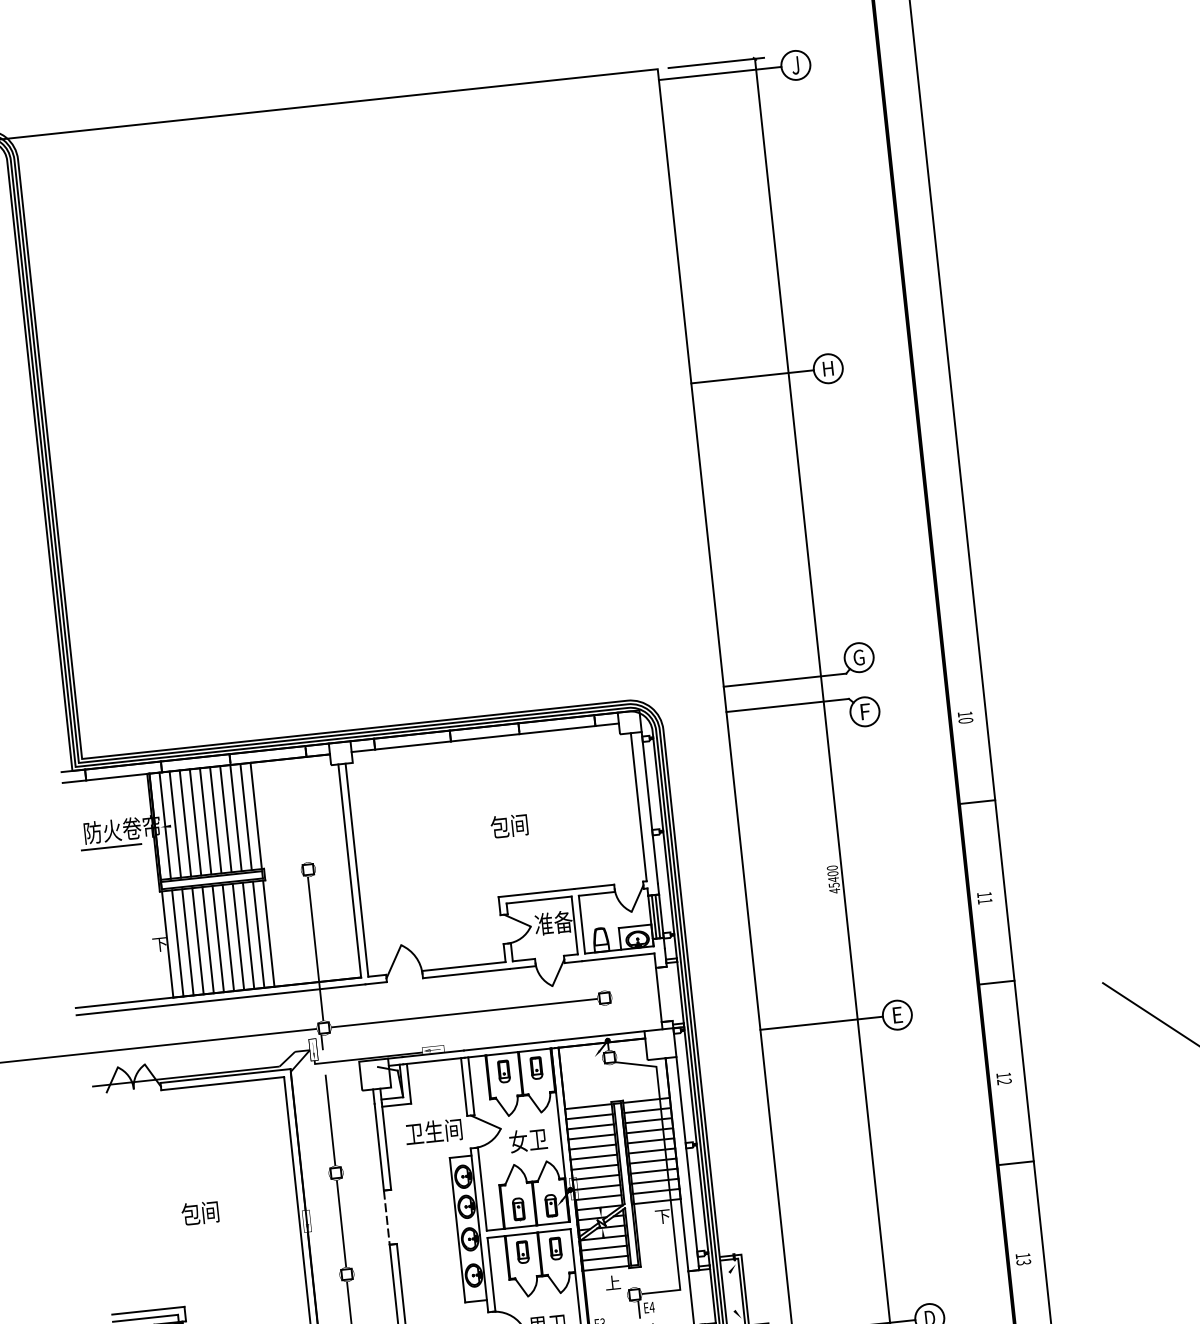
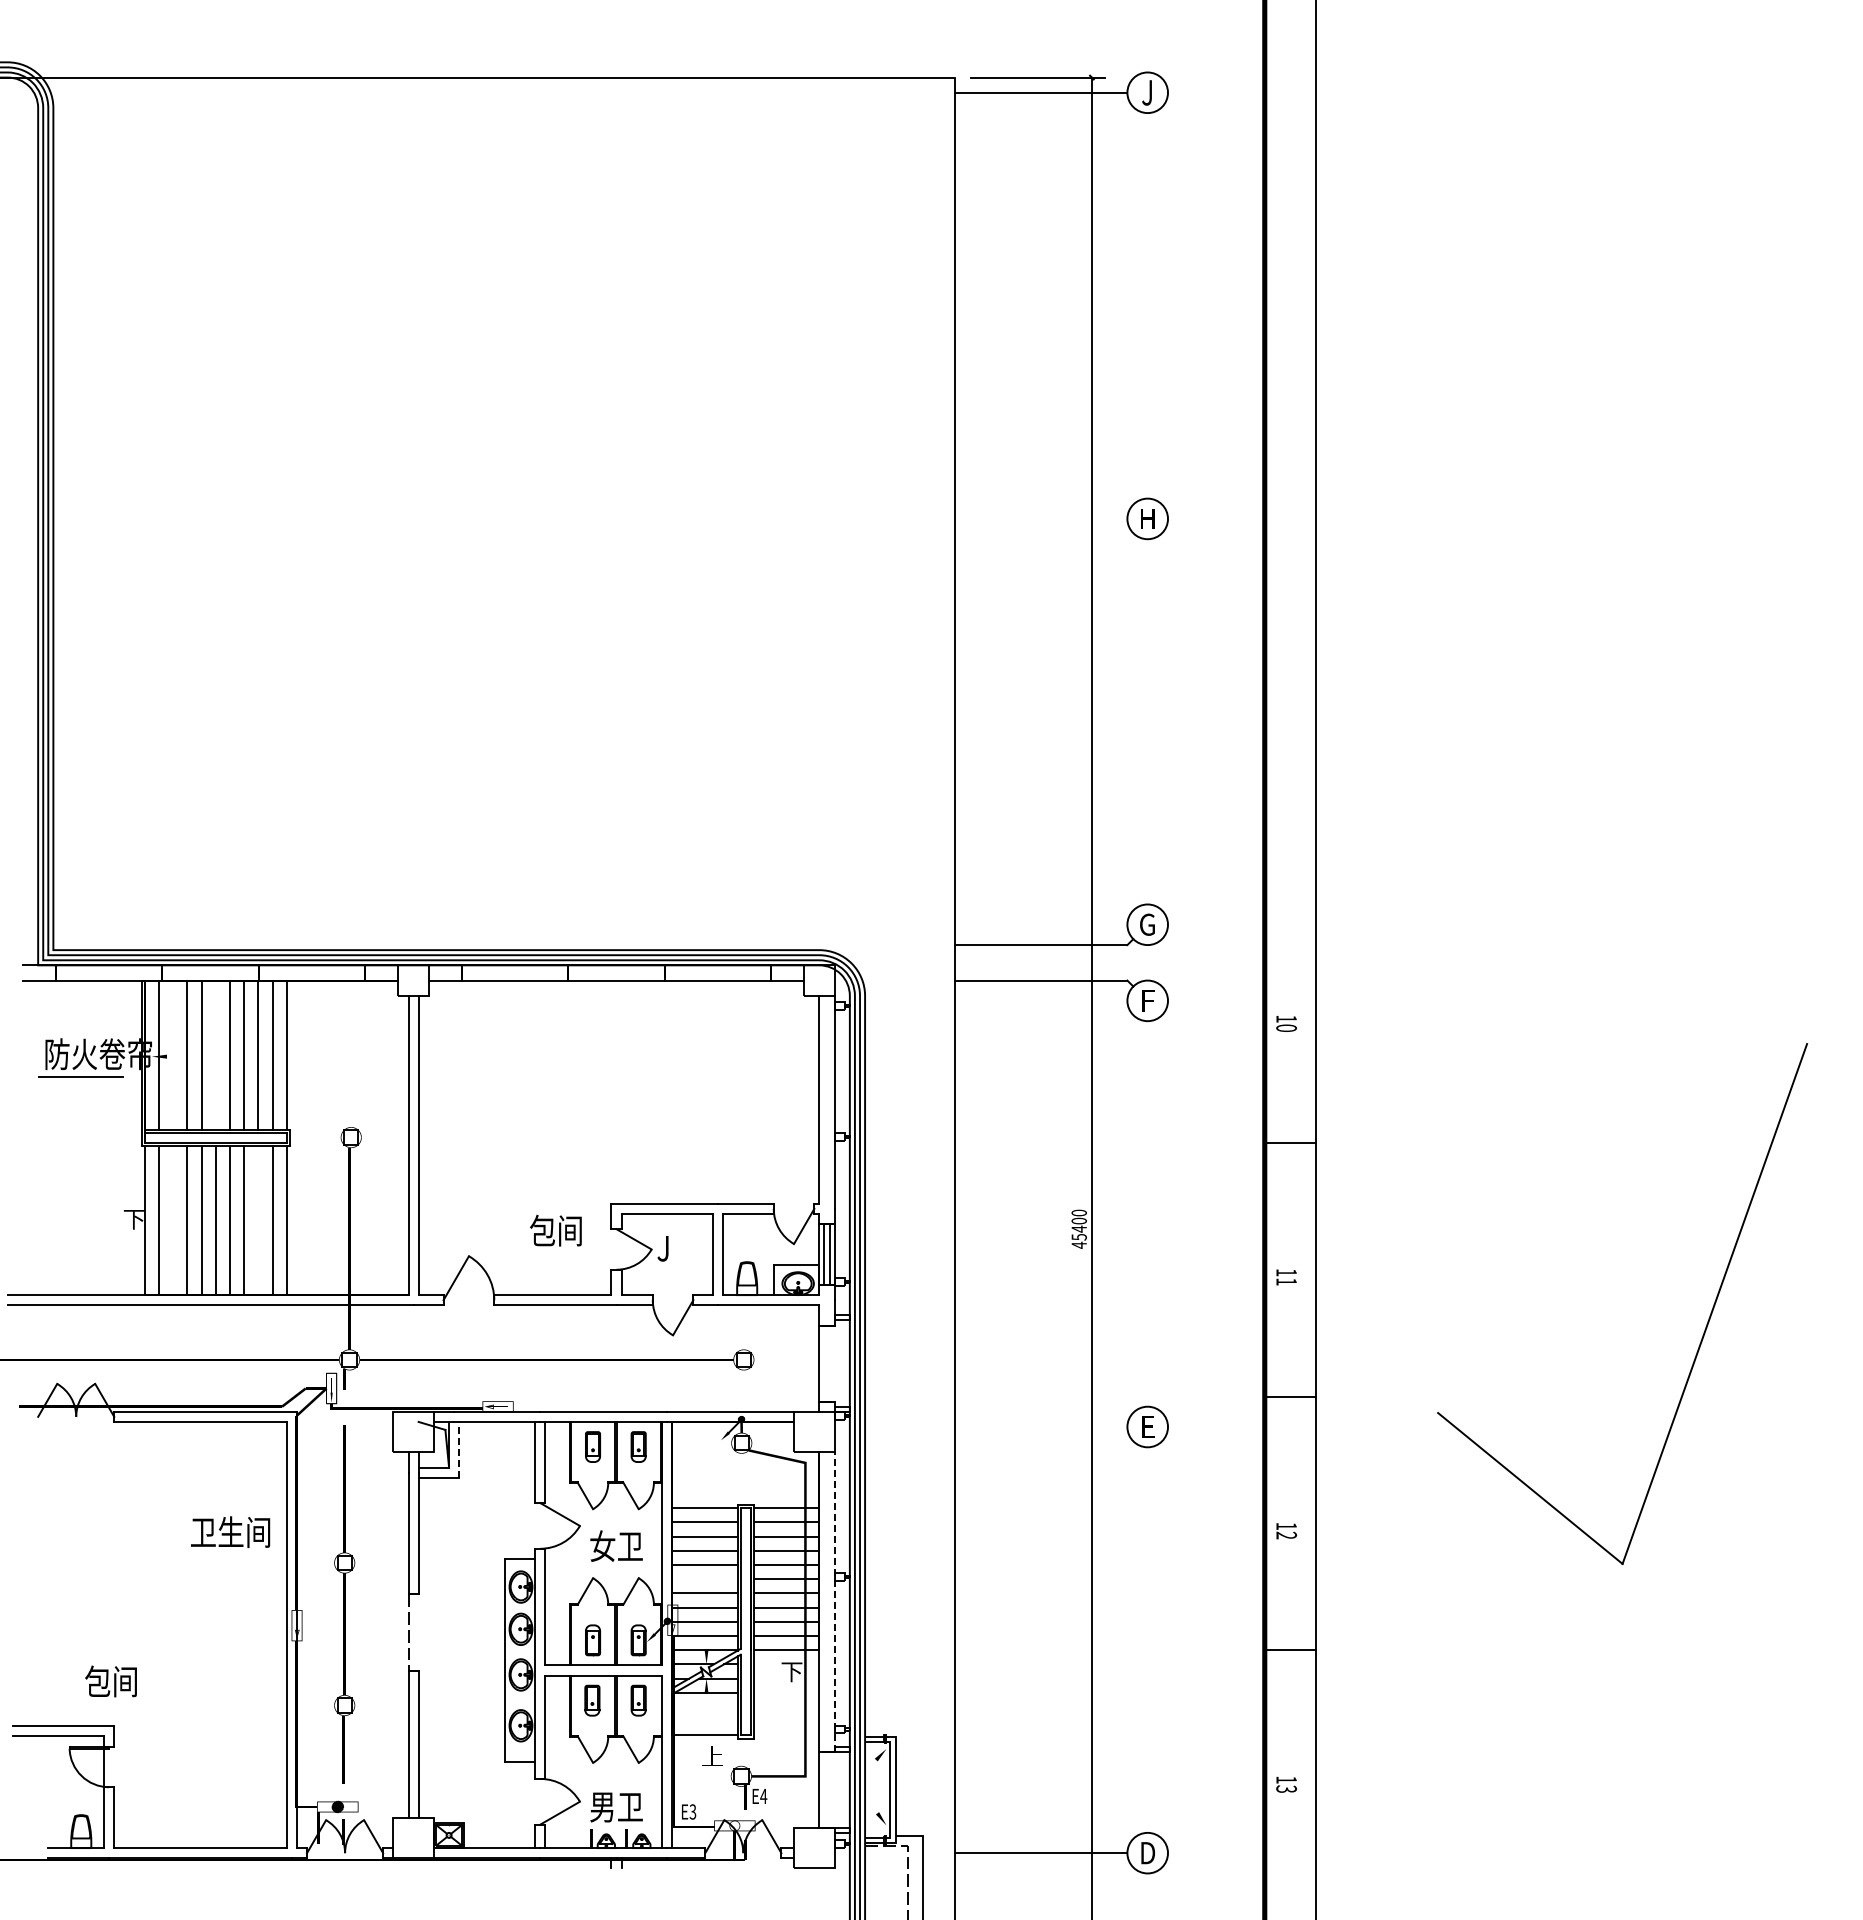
line: (752, 376) -> (1041, 518), removed
line: (205, 820) -> (215, 1054), removed
line: (175, 824) -> (173, 1054), removed
text: (509, 825) -> (555, 1230), moved
text: (553, 922) -> (683, 1247), 准备 -> J
line: (248, 935) -> (258, 1220), removed
line: (188, 942) -> (173, 1220), removed
line: (821, 1023) -> (1041, 1427), removed
line: (409, 1083) -> (459, 1449), solid -> dashed
text: (433, 1131) -> (230, 1531), moved
line: (593, 1157) -> (704, 1579), removed
line: (687, 1163) -> (834, 1602), solid -> dashed
text: (199, 1213) -> (110, 1681), moved
line: (603, 1248) -> (704, 1707), removed
line: (604, 1258) -> (704, 1721), removed

